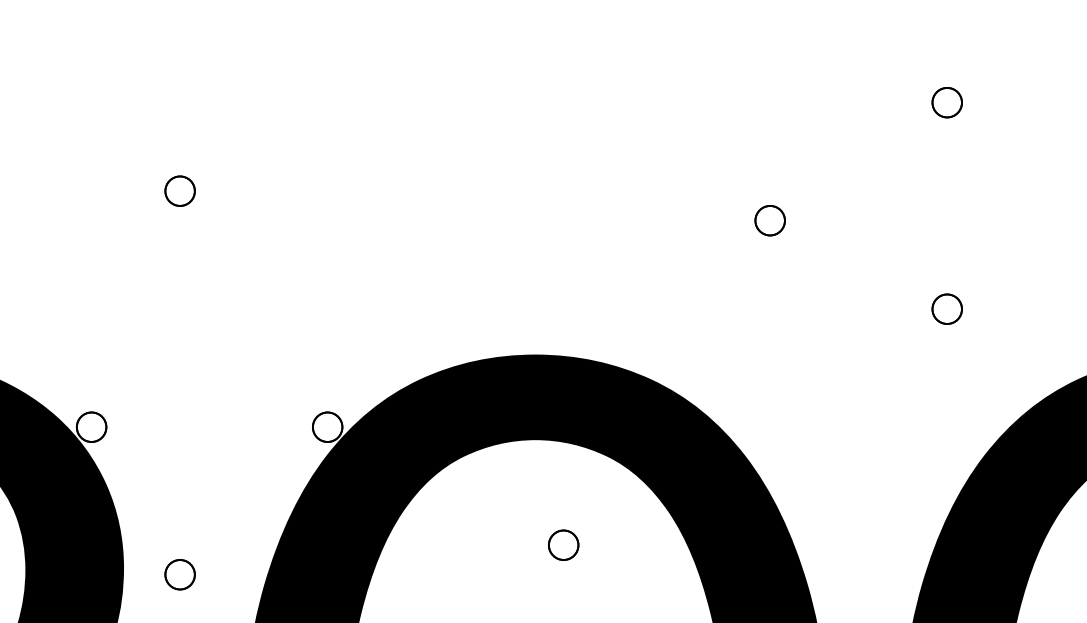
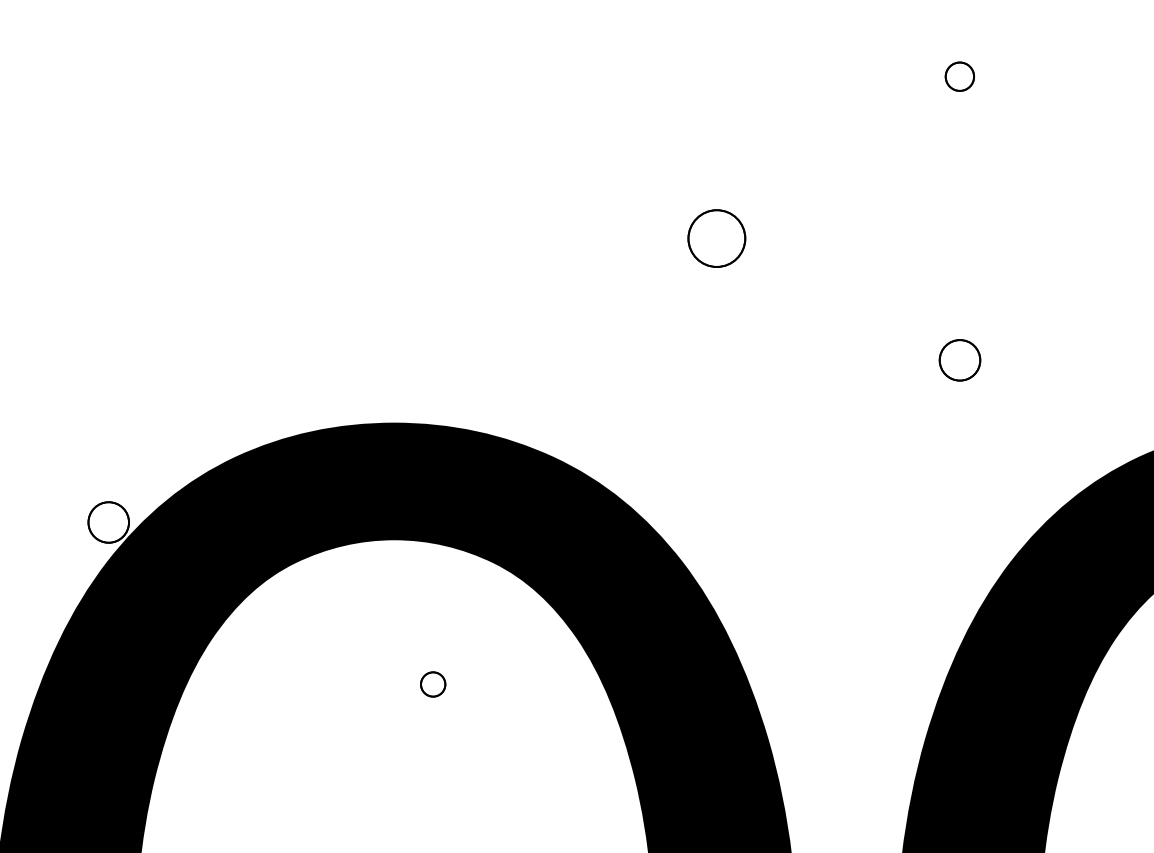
part: (946, 102) -> (958, 76), size x0.7
part: (769, 220) -> (715, 238), size x1.4
part: (563, 544) -> (432, 683), size x0.6

